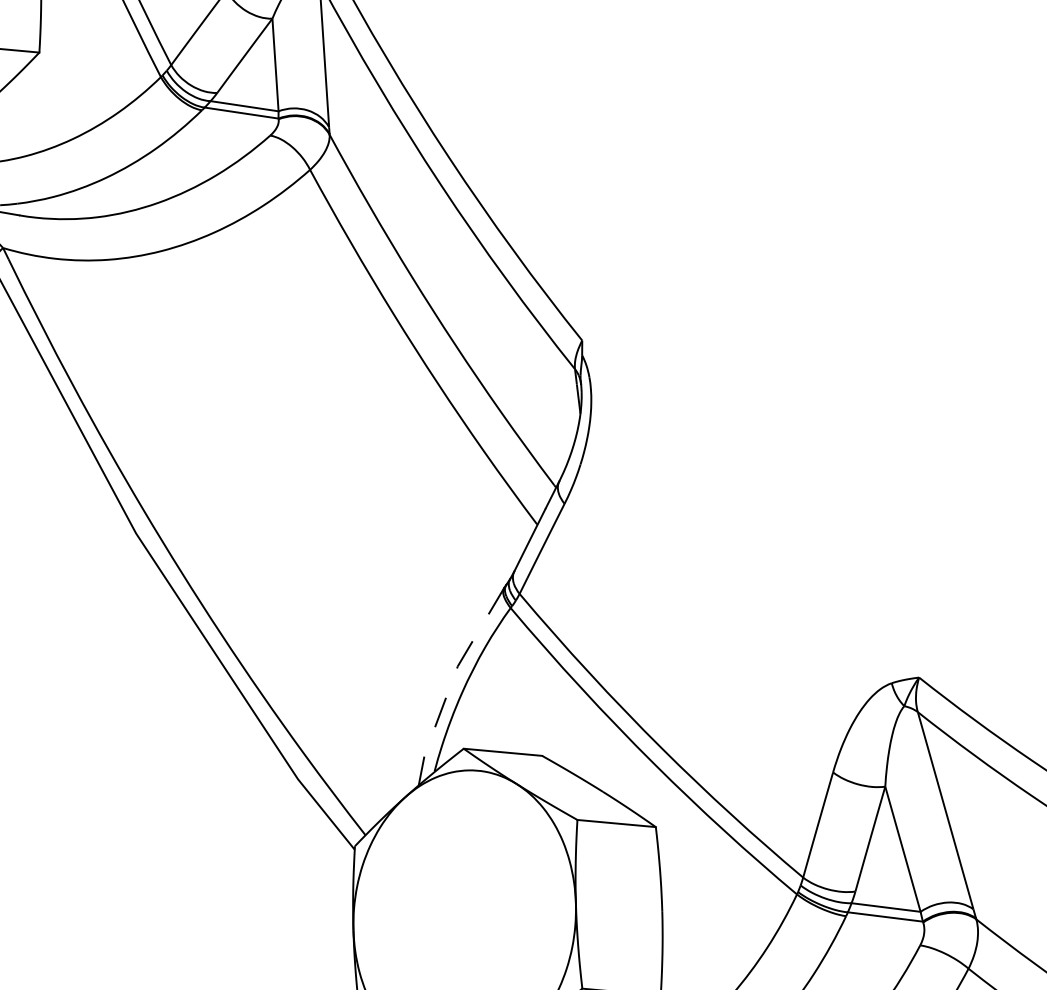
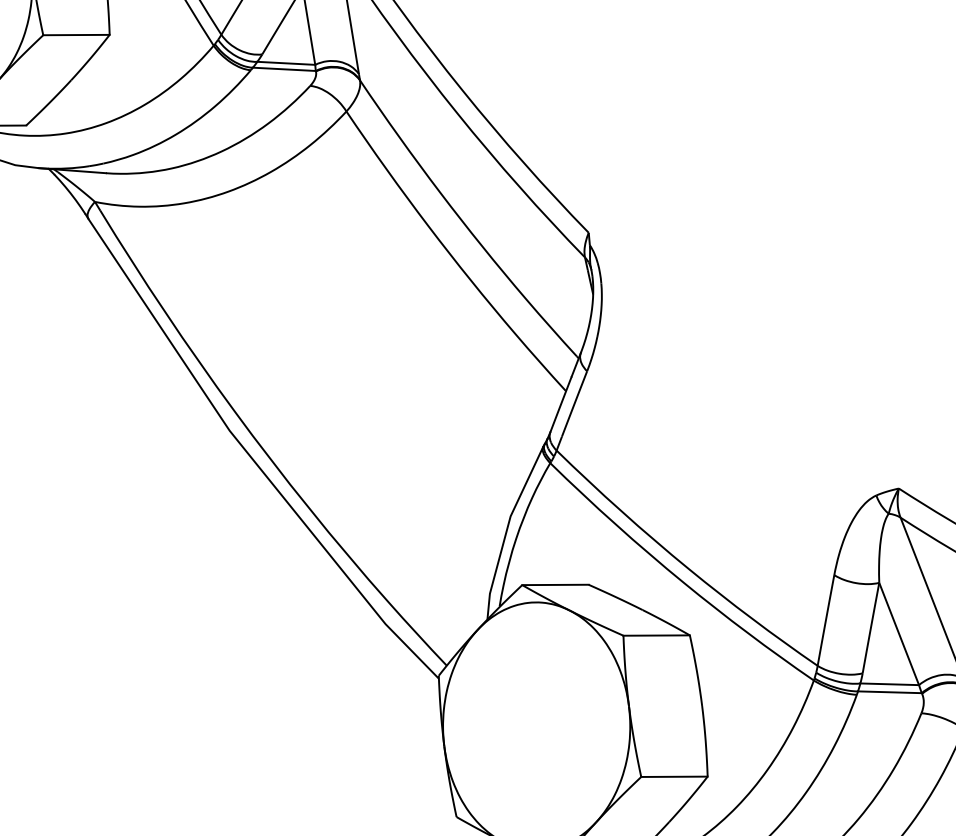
line: (451, 682) -> (506, 530), dashed -> solid

